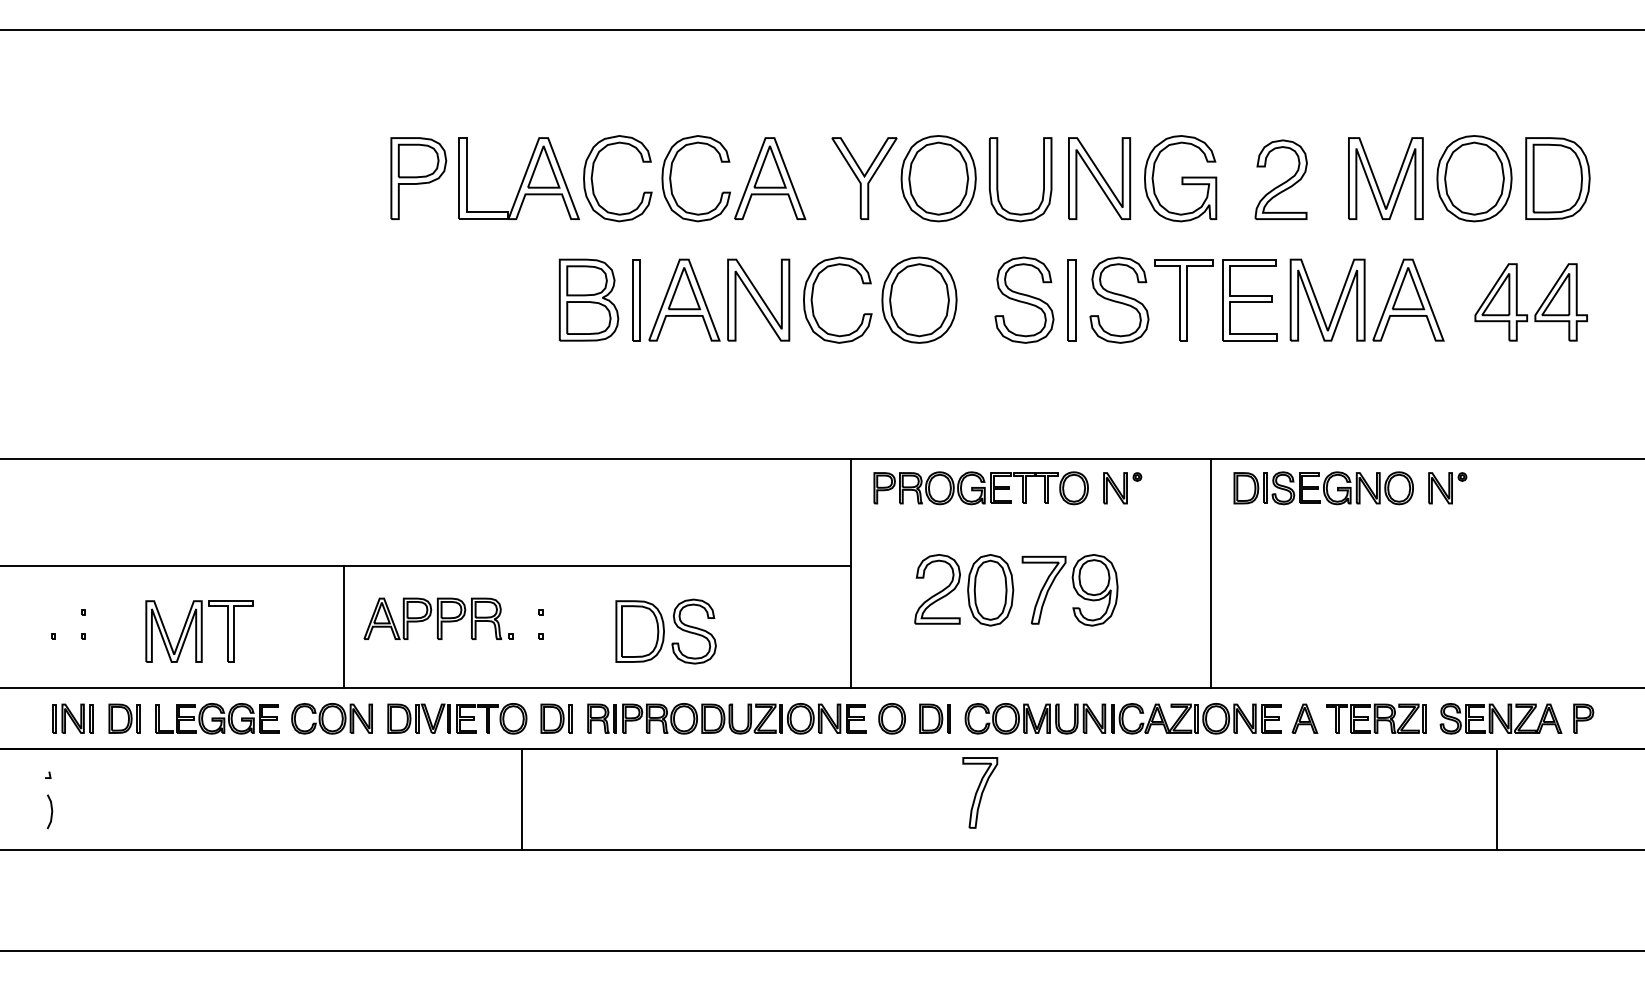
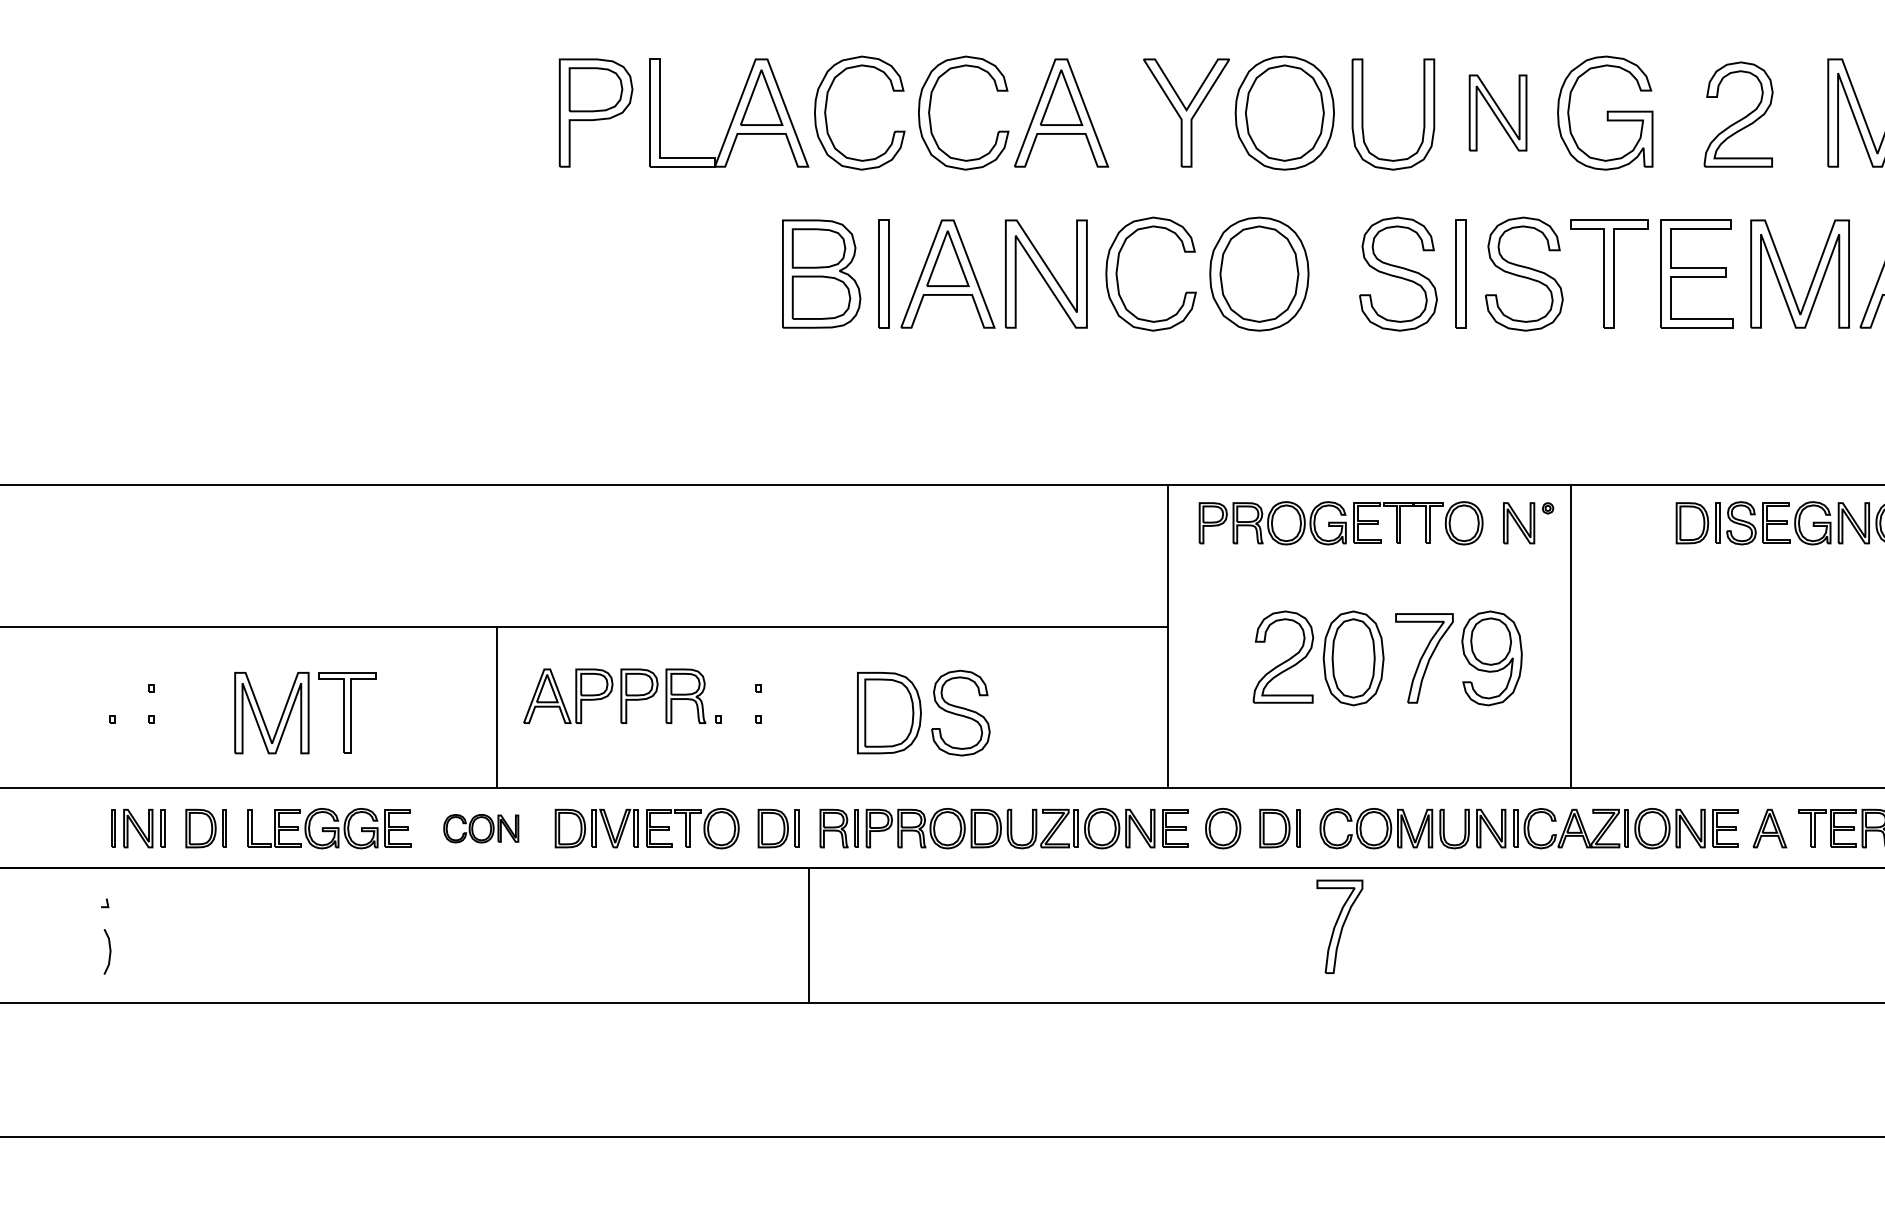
part: (1099, 178) -> (1497, 112), size x0.7
line: (1210, 573) -> (1570, 636), moved
part: (331, 718) -> (480, 828), size x0.7
line: (521, 799) -> (809, 935), moved

